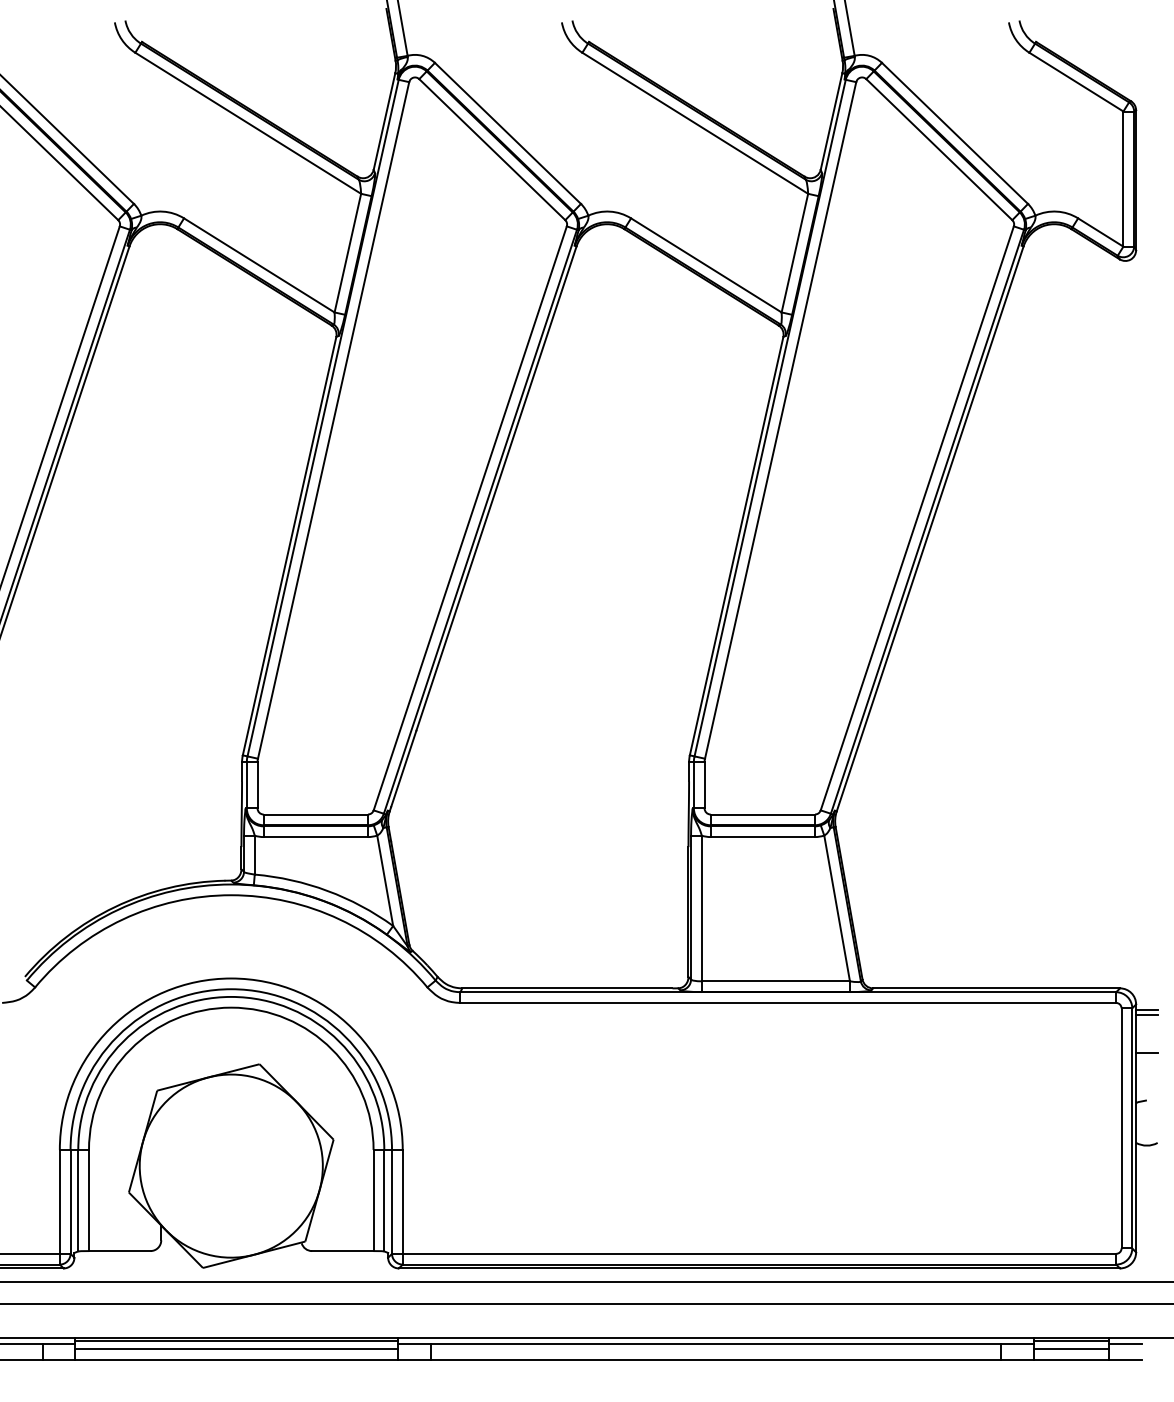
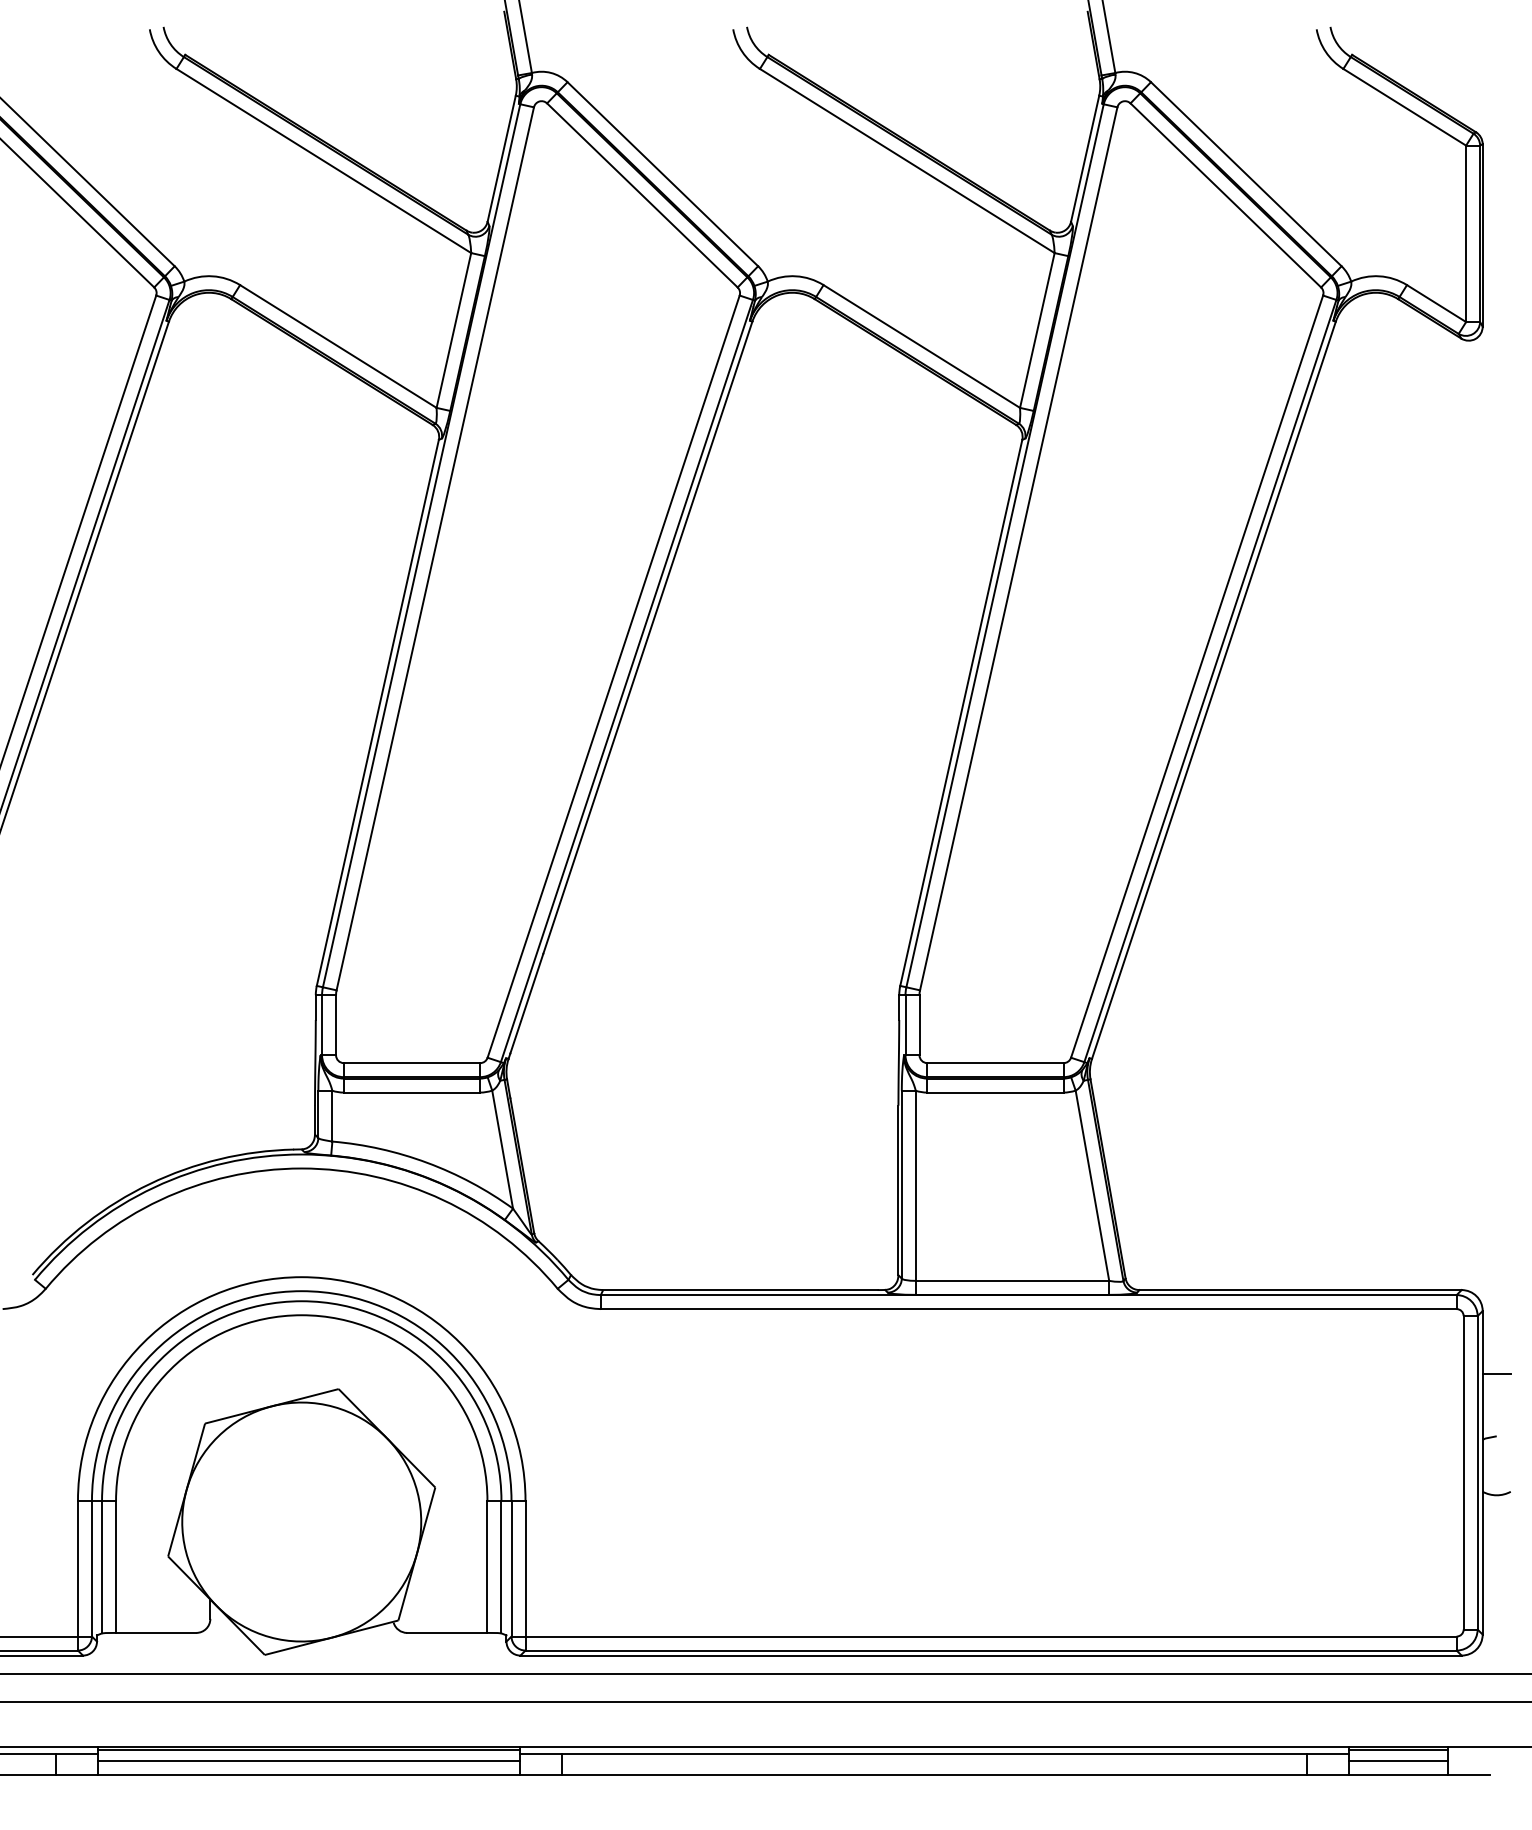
line: (1146, 1010) -> (1496, 1318), removed
line: (1146, 1015) -> (1496, 1325), removed
line: (1125, 1344) -> (1468, 1754), removed

